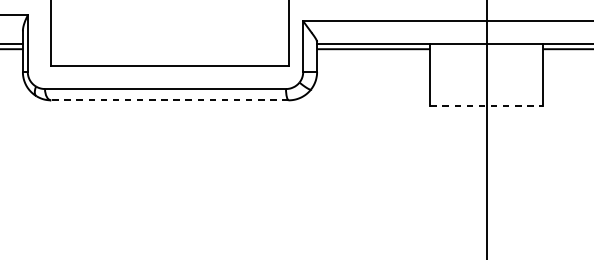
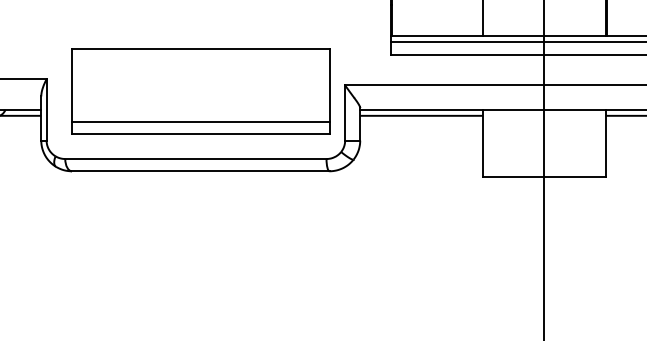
line: (169, 55) -> (200, 122), added
line: (169, 100) -> (200, 171), dashed -> solid
line: (487, 106) -> (544, 177), dashed -> solid

